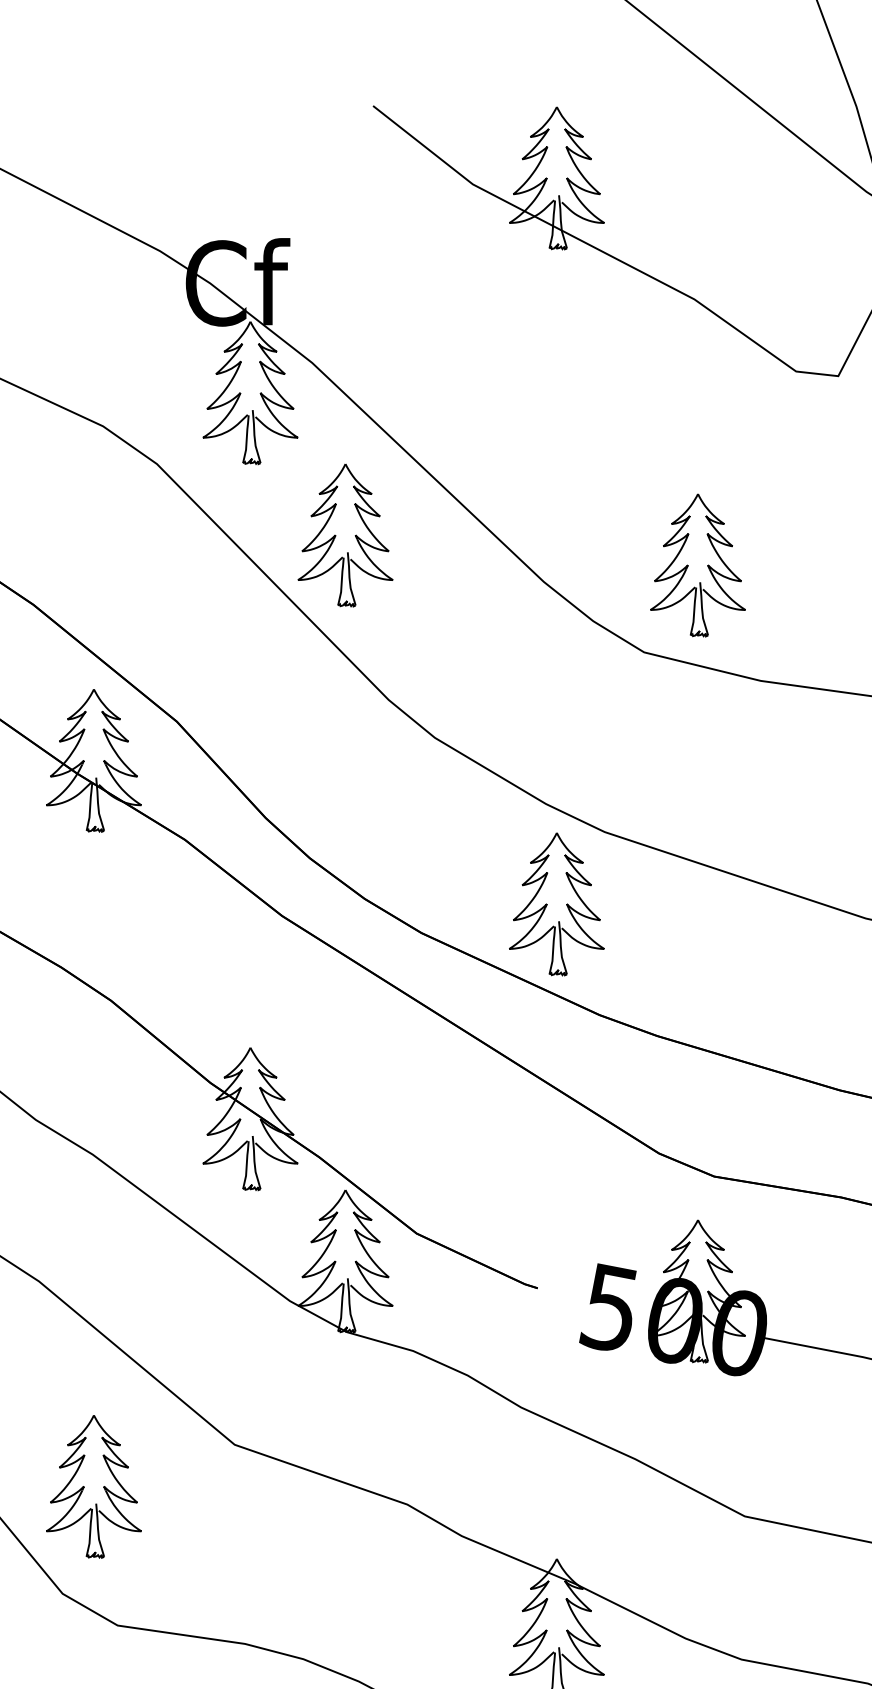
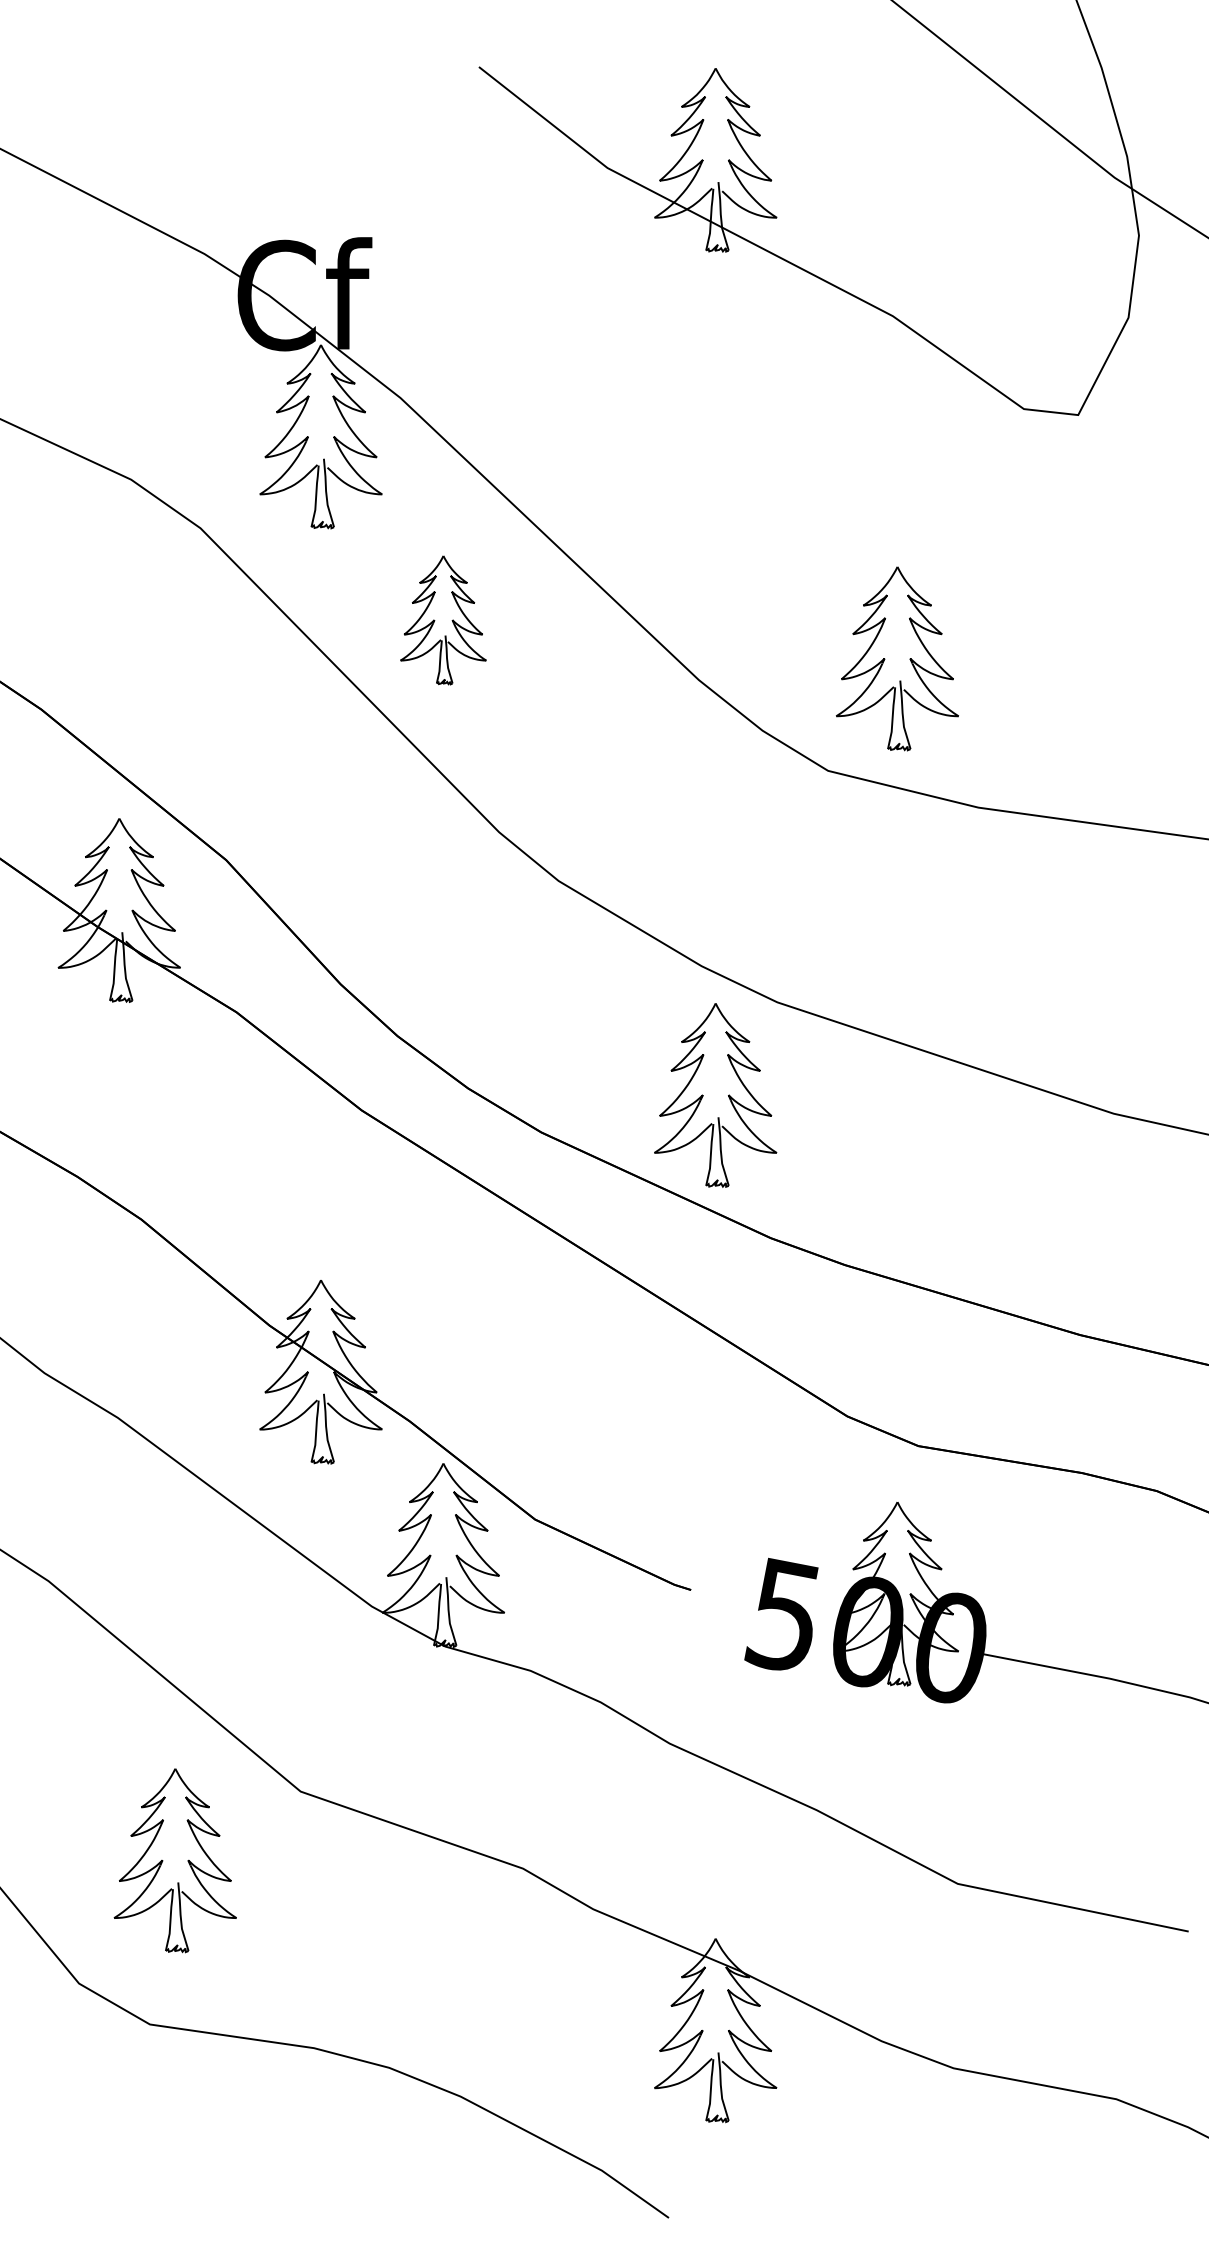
part: (345, 535) -> (443, 620), size x0.7
part: (93, 1486) -> (174, 1860), moved

